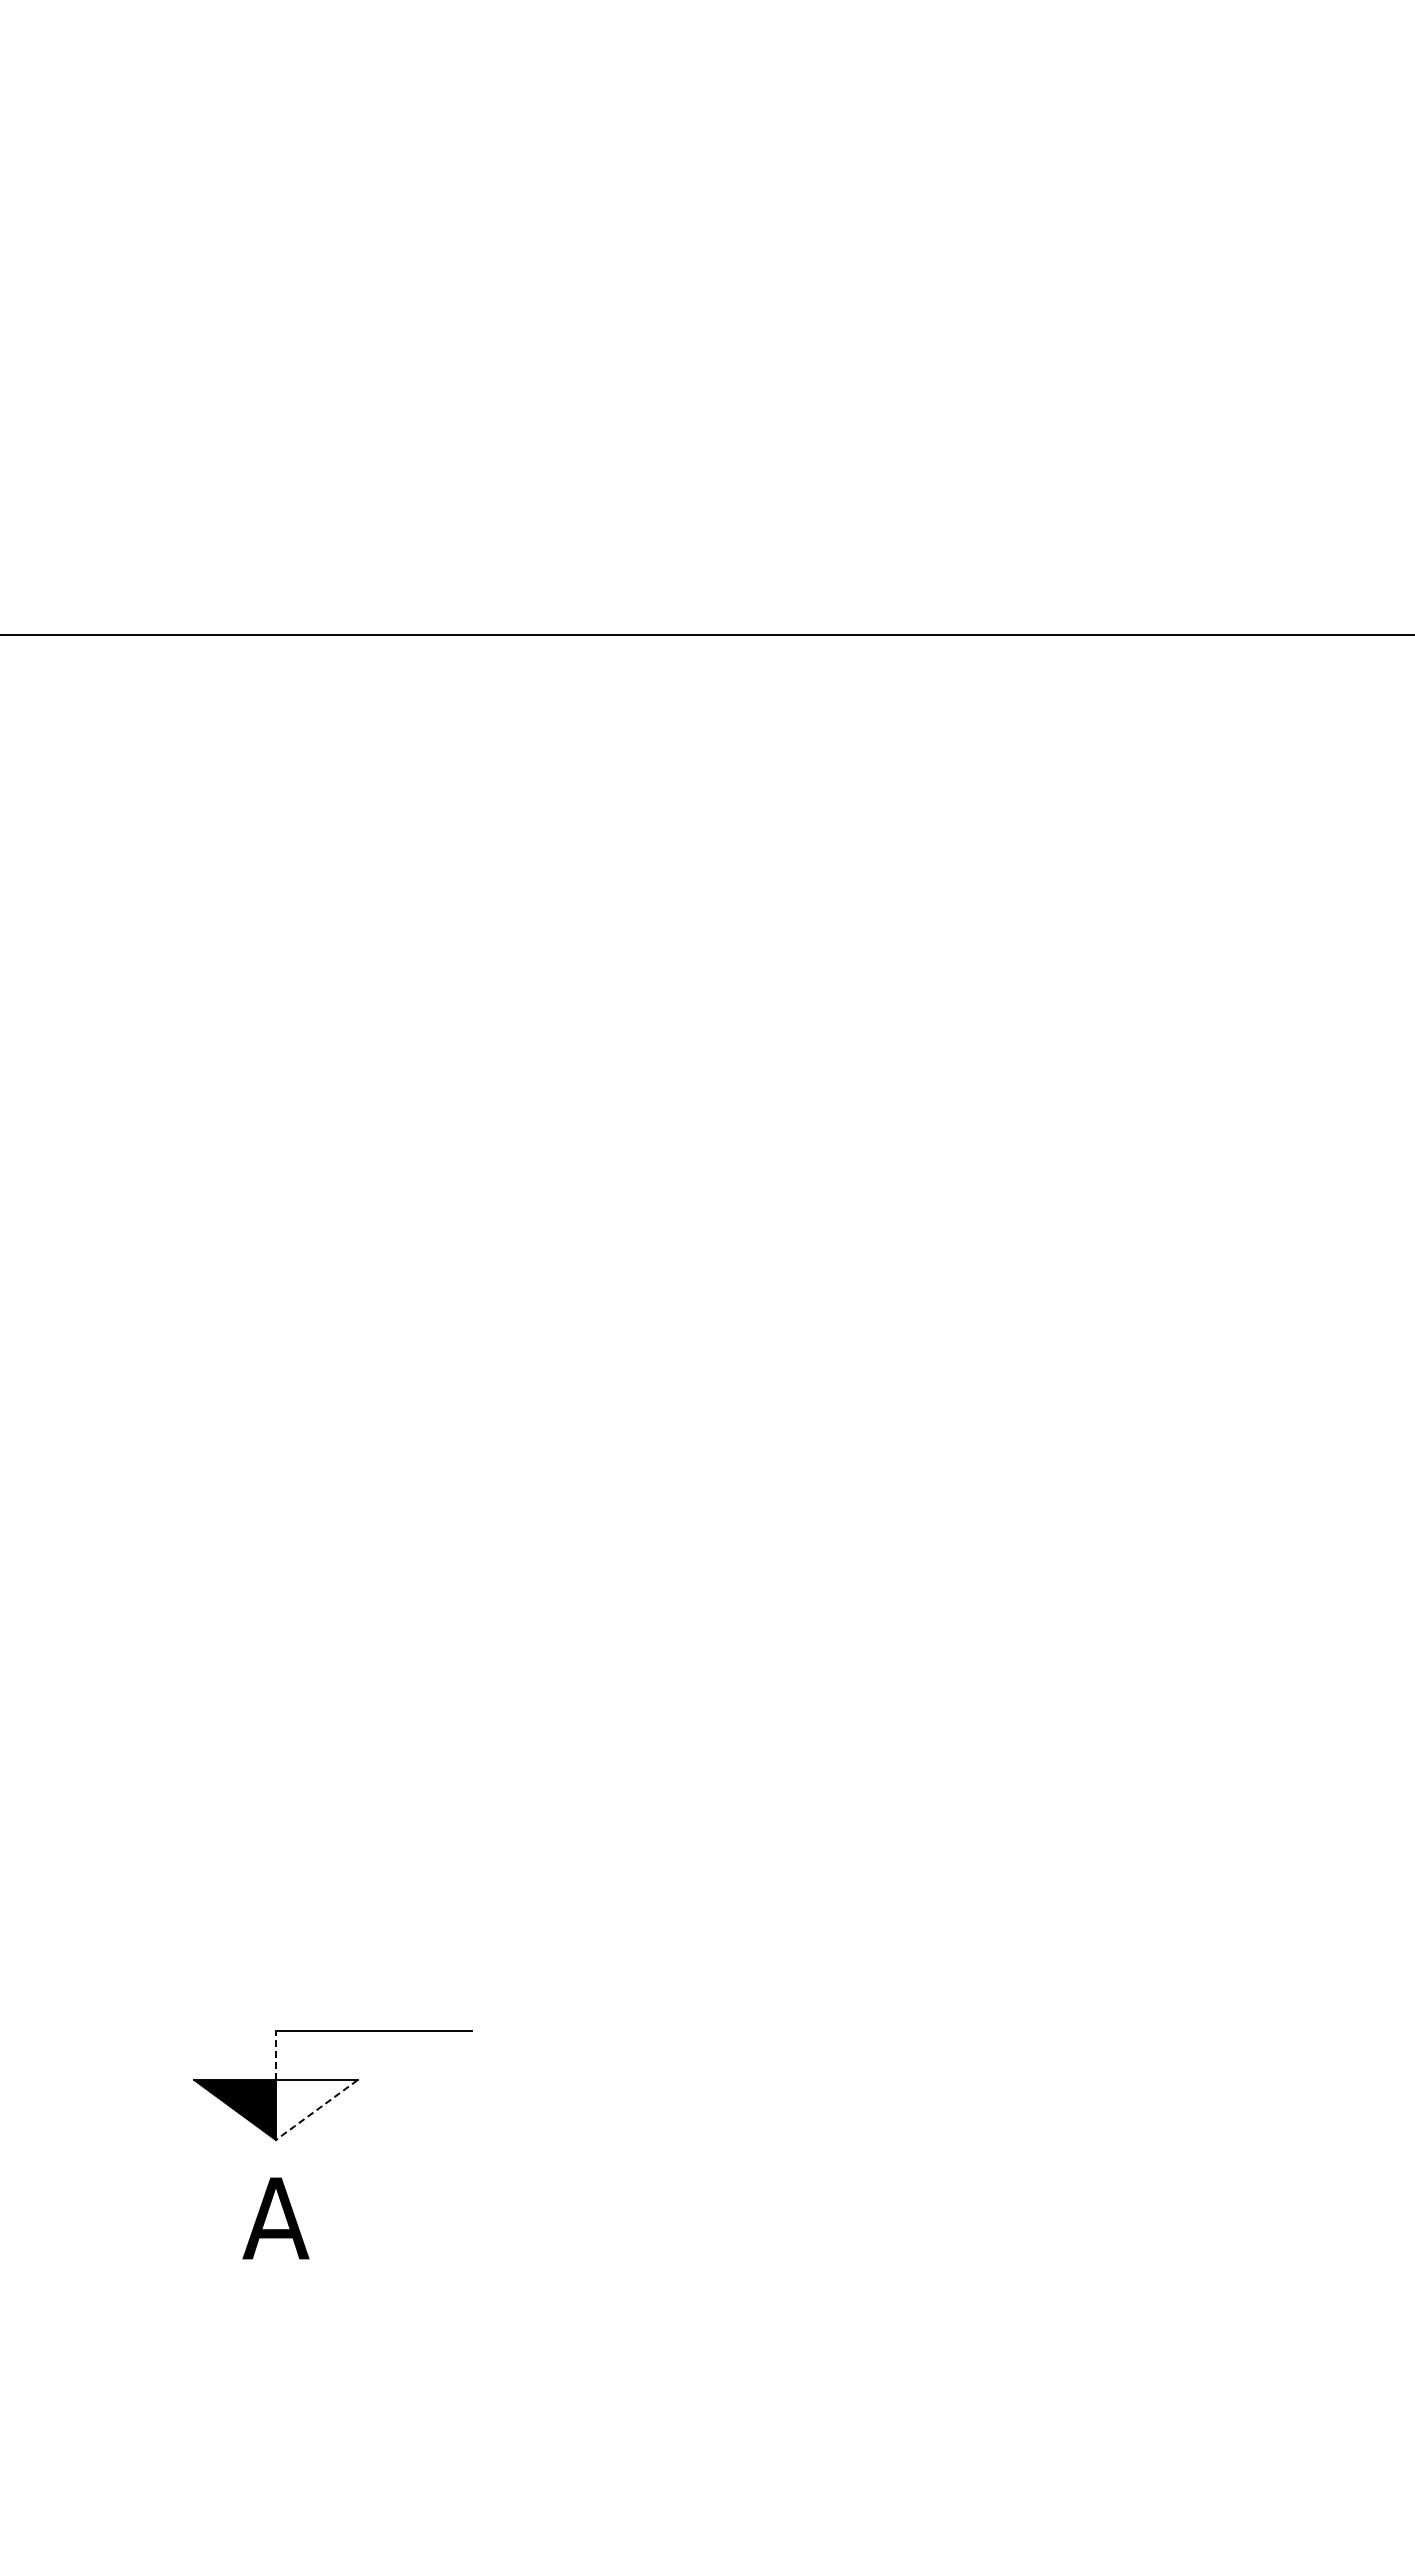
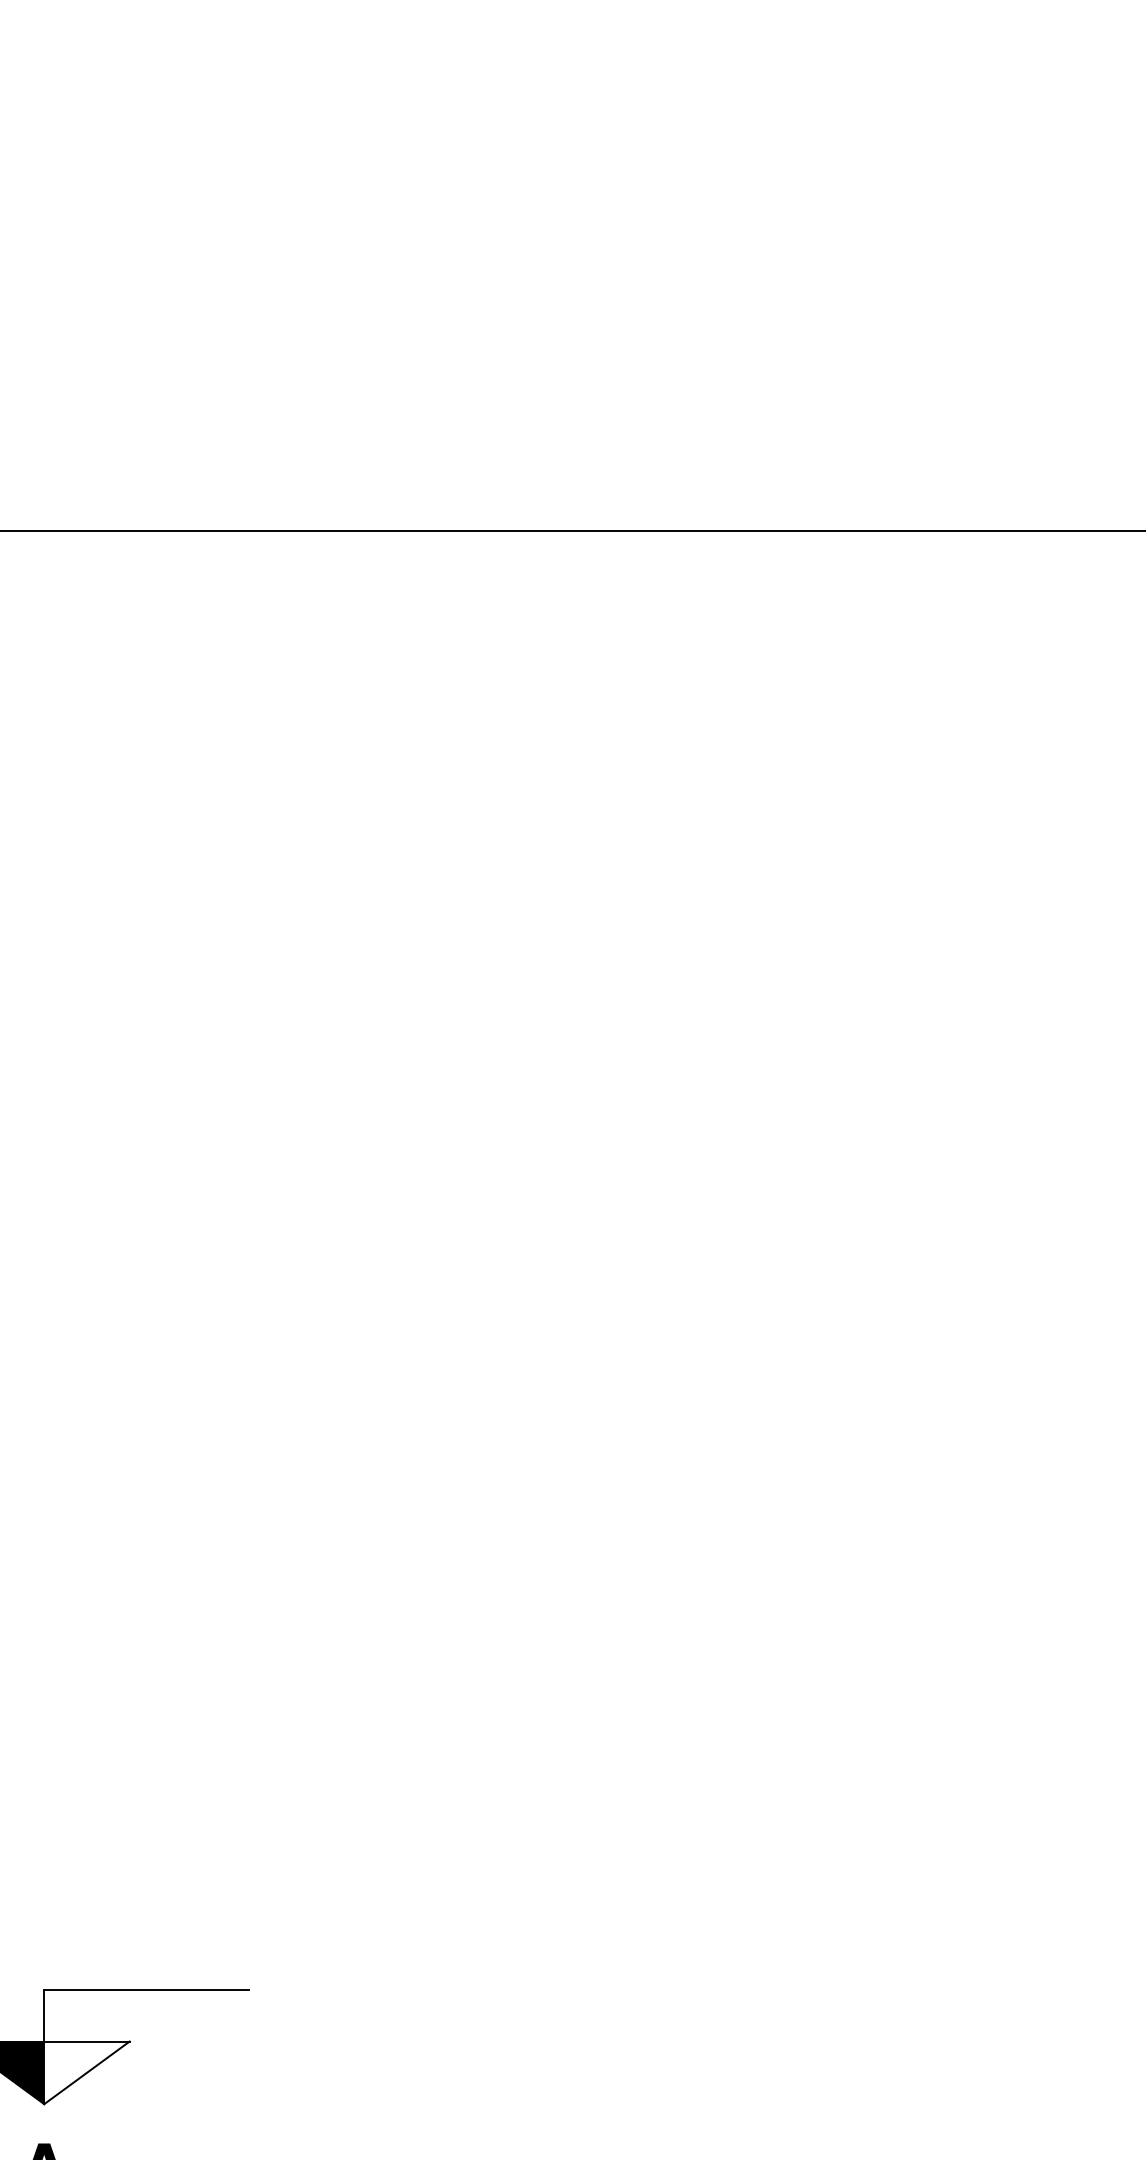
line: (275, 2055) -> (43, 2015), dashed -> solid
line: (316, 2110) -> (86, 2073), dashed -> solid

